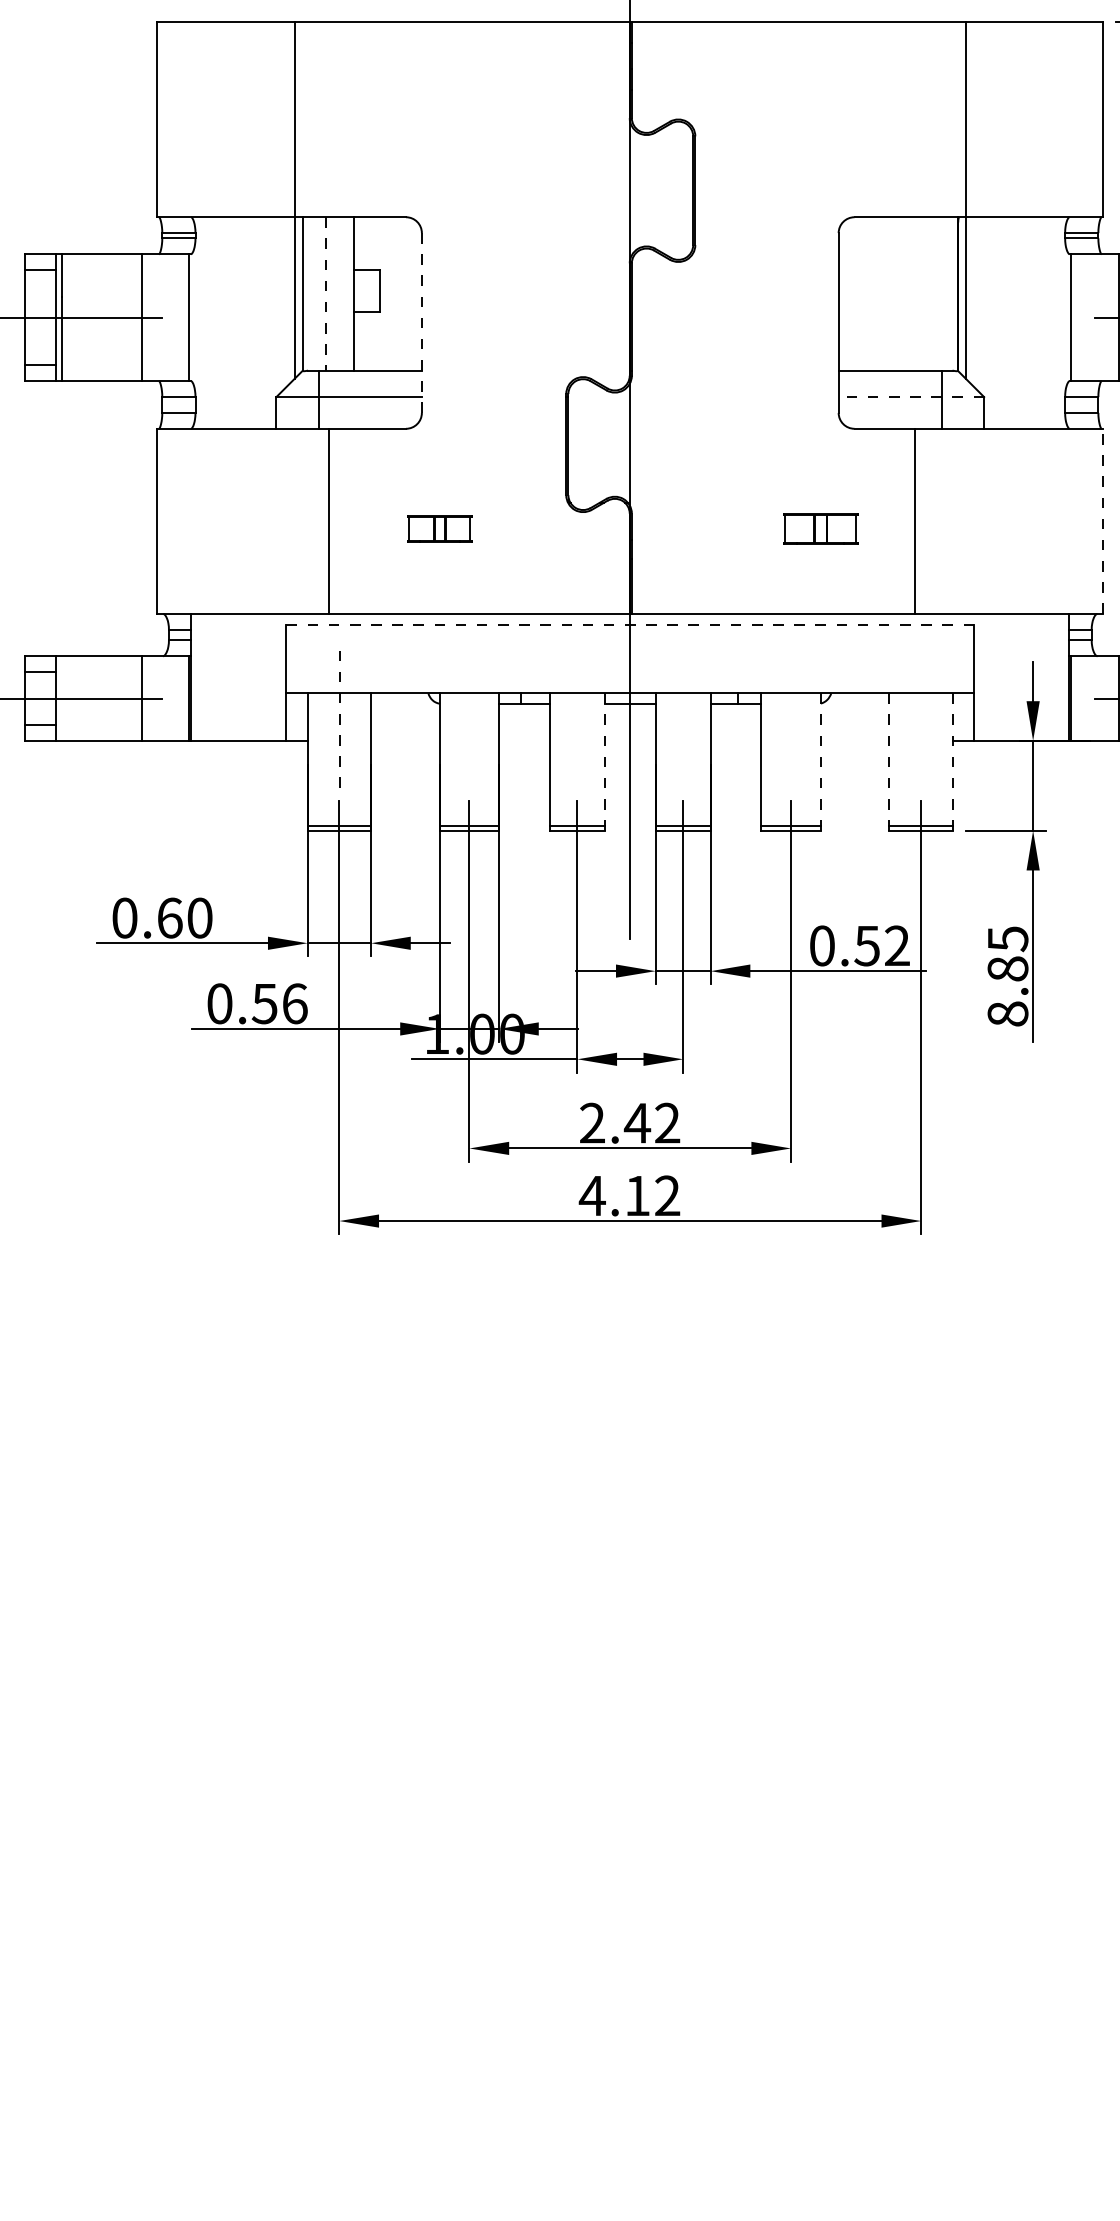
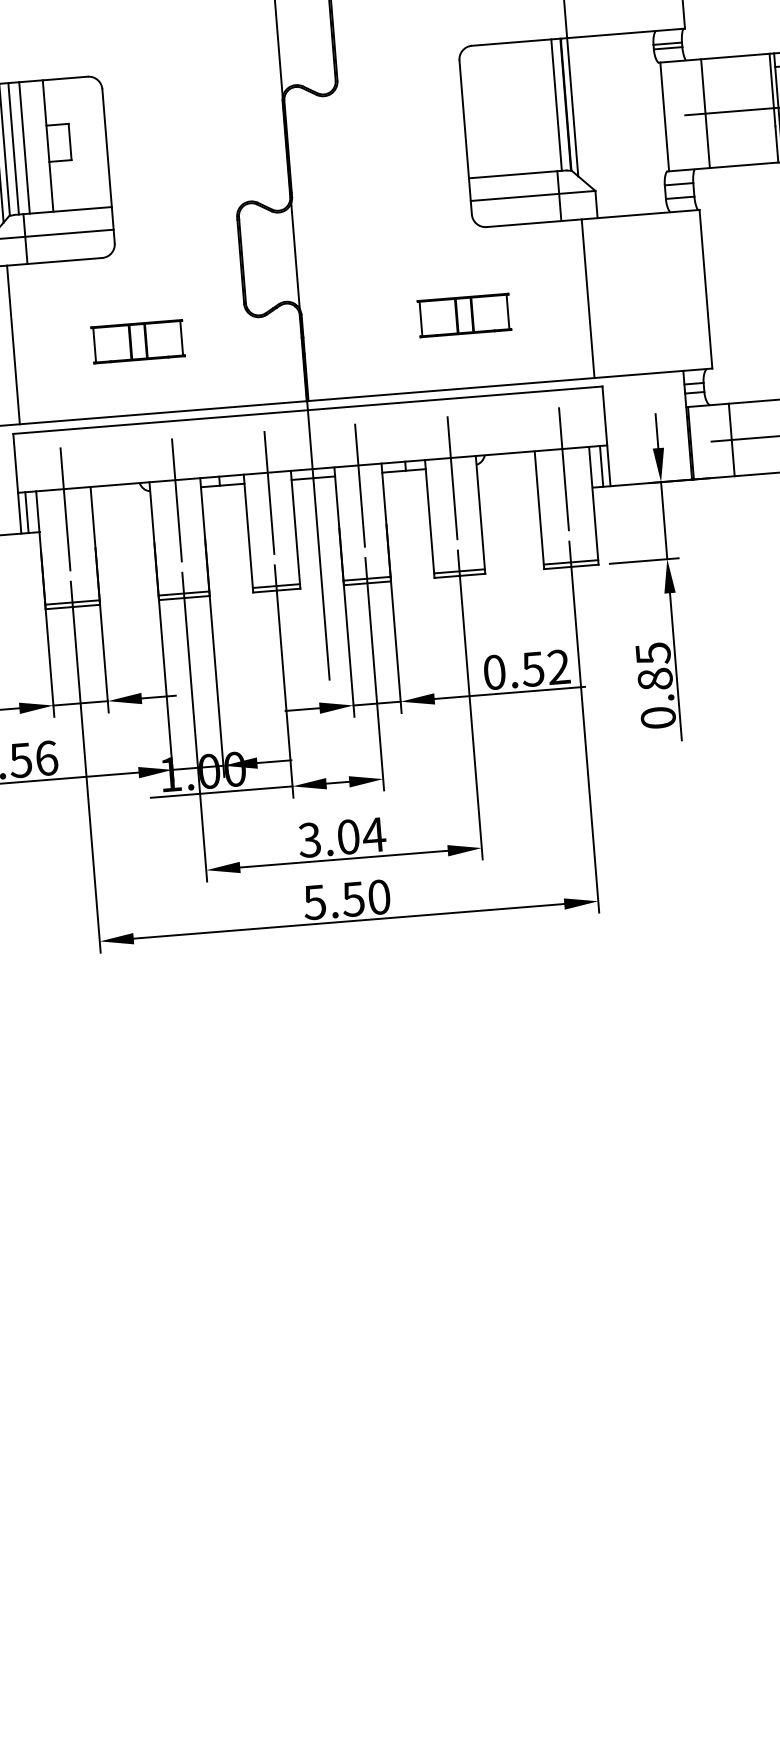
line: (313, 293) -> (13, 148), added
line: (326, 293) -> (24, 147), dashed -> solid
line: (947, 293) -> (556, 104), added
line: (421, 323) -> (108, 166), dashed -> solid
line: (911, 397) -> (533, 196), dashed -> solid
line: (328, 520) -> (13, 344), moved
line: (914, 520) -> (587, 297), moved
line: (1103, 521) -> (706, 289), dashed -> solid
part: (439, 528) -> (137, 341), size x1.67
part: (820, 528) -> (464, 314), size x1.43
line: (630, 624) -> (308, 410), dashed -> solid
line: (294, 716) -> (26, 512), added
line: (339, 716) -> (65, 509), dashed -> solid
line: (470, 716) -> (177, 500), added
line: (577, 716) -> (269, 492), added
line: (683, 716) -> (359, 485), added
line: (791, 716) -> (452, 477), added
line: (921, 716) -> (563, 468), added
line: (965, 716) -> (601, 465), added
line: (604, 762) -> (295, 530), dashed -> solid
line: (820, 762) -> (480, 515), dashed -> solid
line: (889, 762) -> (539, 510), dashed -> solid
line: (952, 762) -> (593, 506), dashed -> solid
text: (1007, 1013) -> (657, 717), 8.85 -> 0.85
text: (630, 1122) -> (342, 836), 2.42 -> 3.04
text: (629, 1195) -> (346, 899), 4.12 -> 5.50

